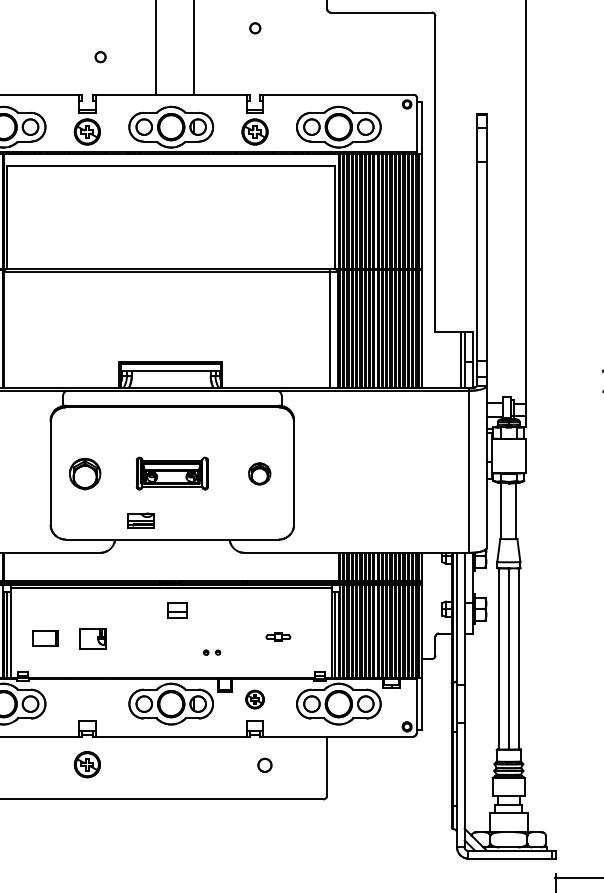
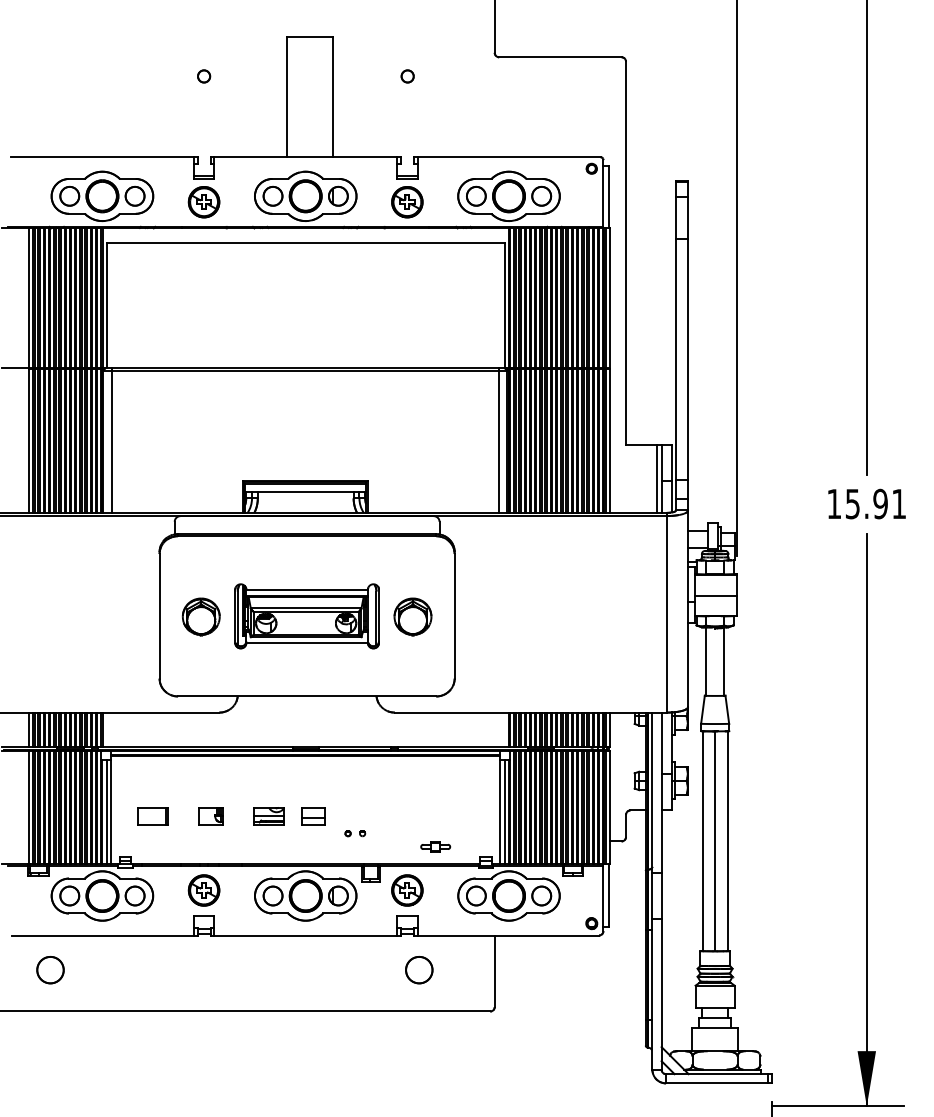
circle: (100, 57) -> (204, 76), moved
line: (11, 328) -> (111, 440), added
line: (509, 456) -> (715, 595), added
part: (171, 473) -> (306, 616), size x1.67
part: (259, 473) -> (412, 616), size x1.43
part: (140, 520) -> (268, 816), moved
part: (177, 610) -> (313, 816), moved
part: (278, 636) -> (435, 846), moved
part: (92, 638) -> (210, 816), size x0.71
part: (255, 699) -> (407, 890), size x1.43
part: (86, 764) -> (203, 890), moved
circle: (265, 765) -> (419, 970), size x1.67

